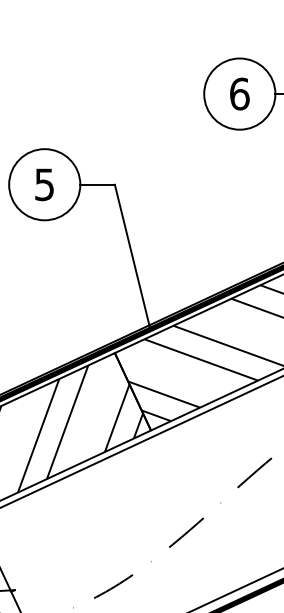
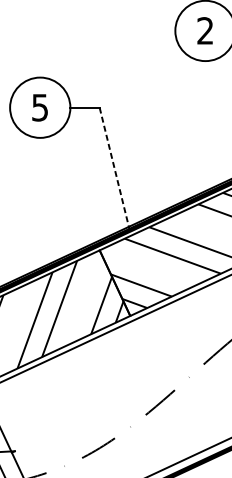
text: (239, 93) -> (205, 30), 6 -> 2
line: (132, 257) -> (114, 169), solid -> dashed

